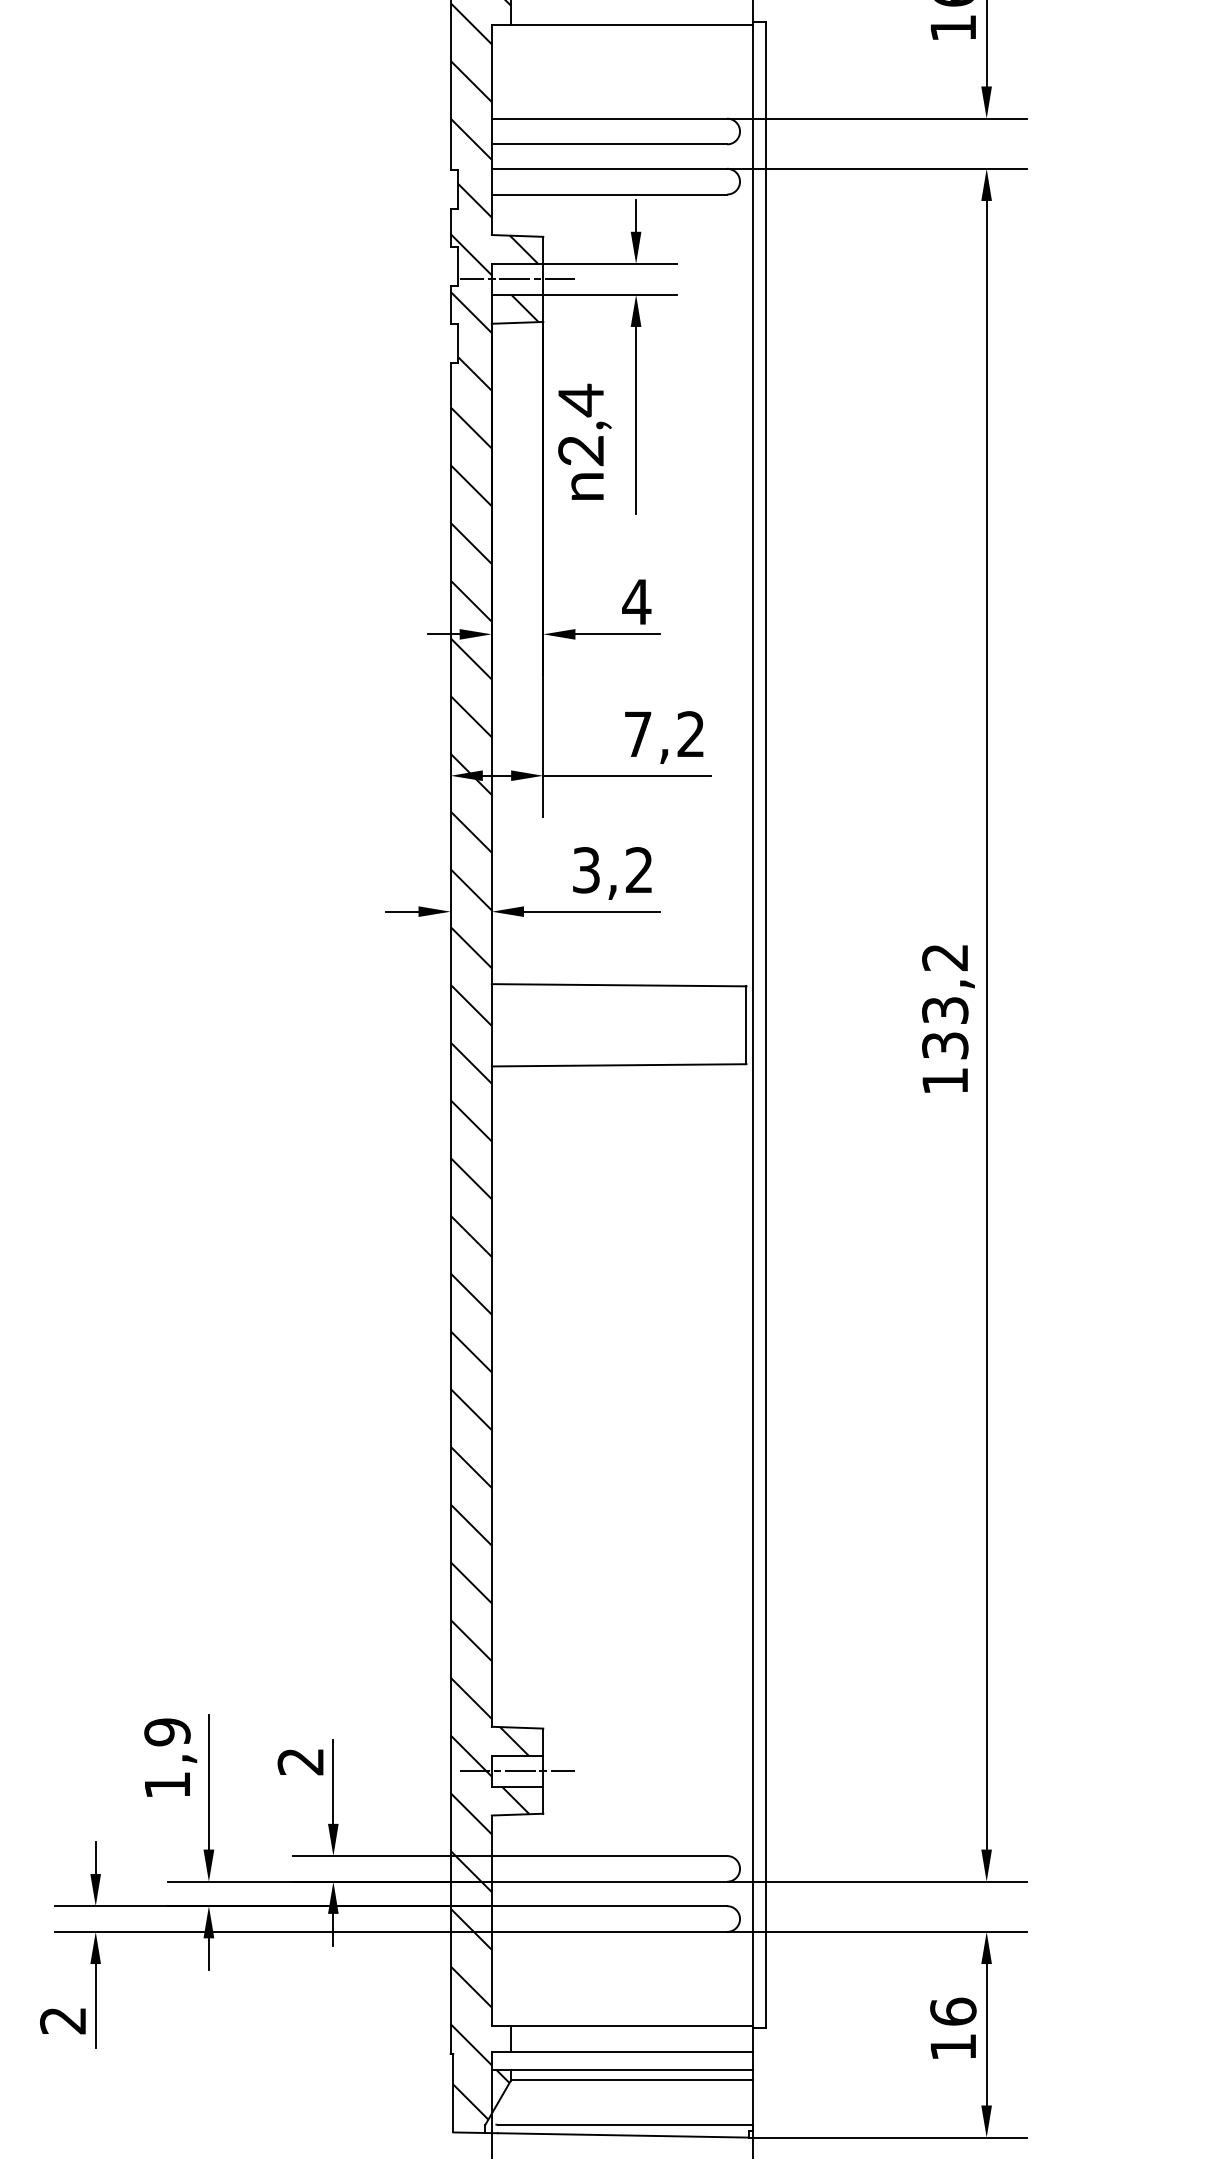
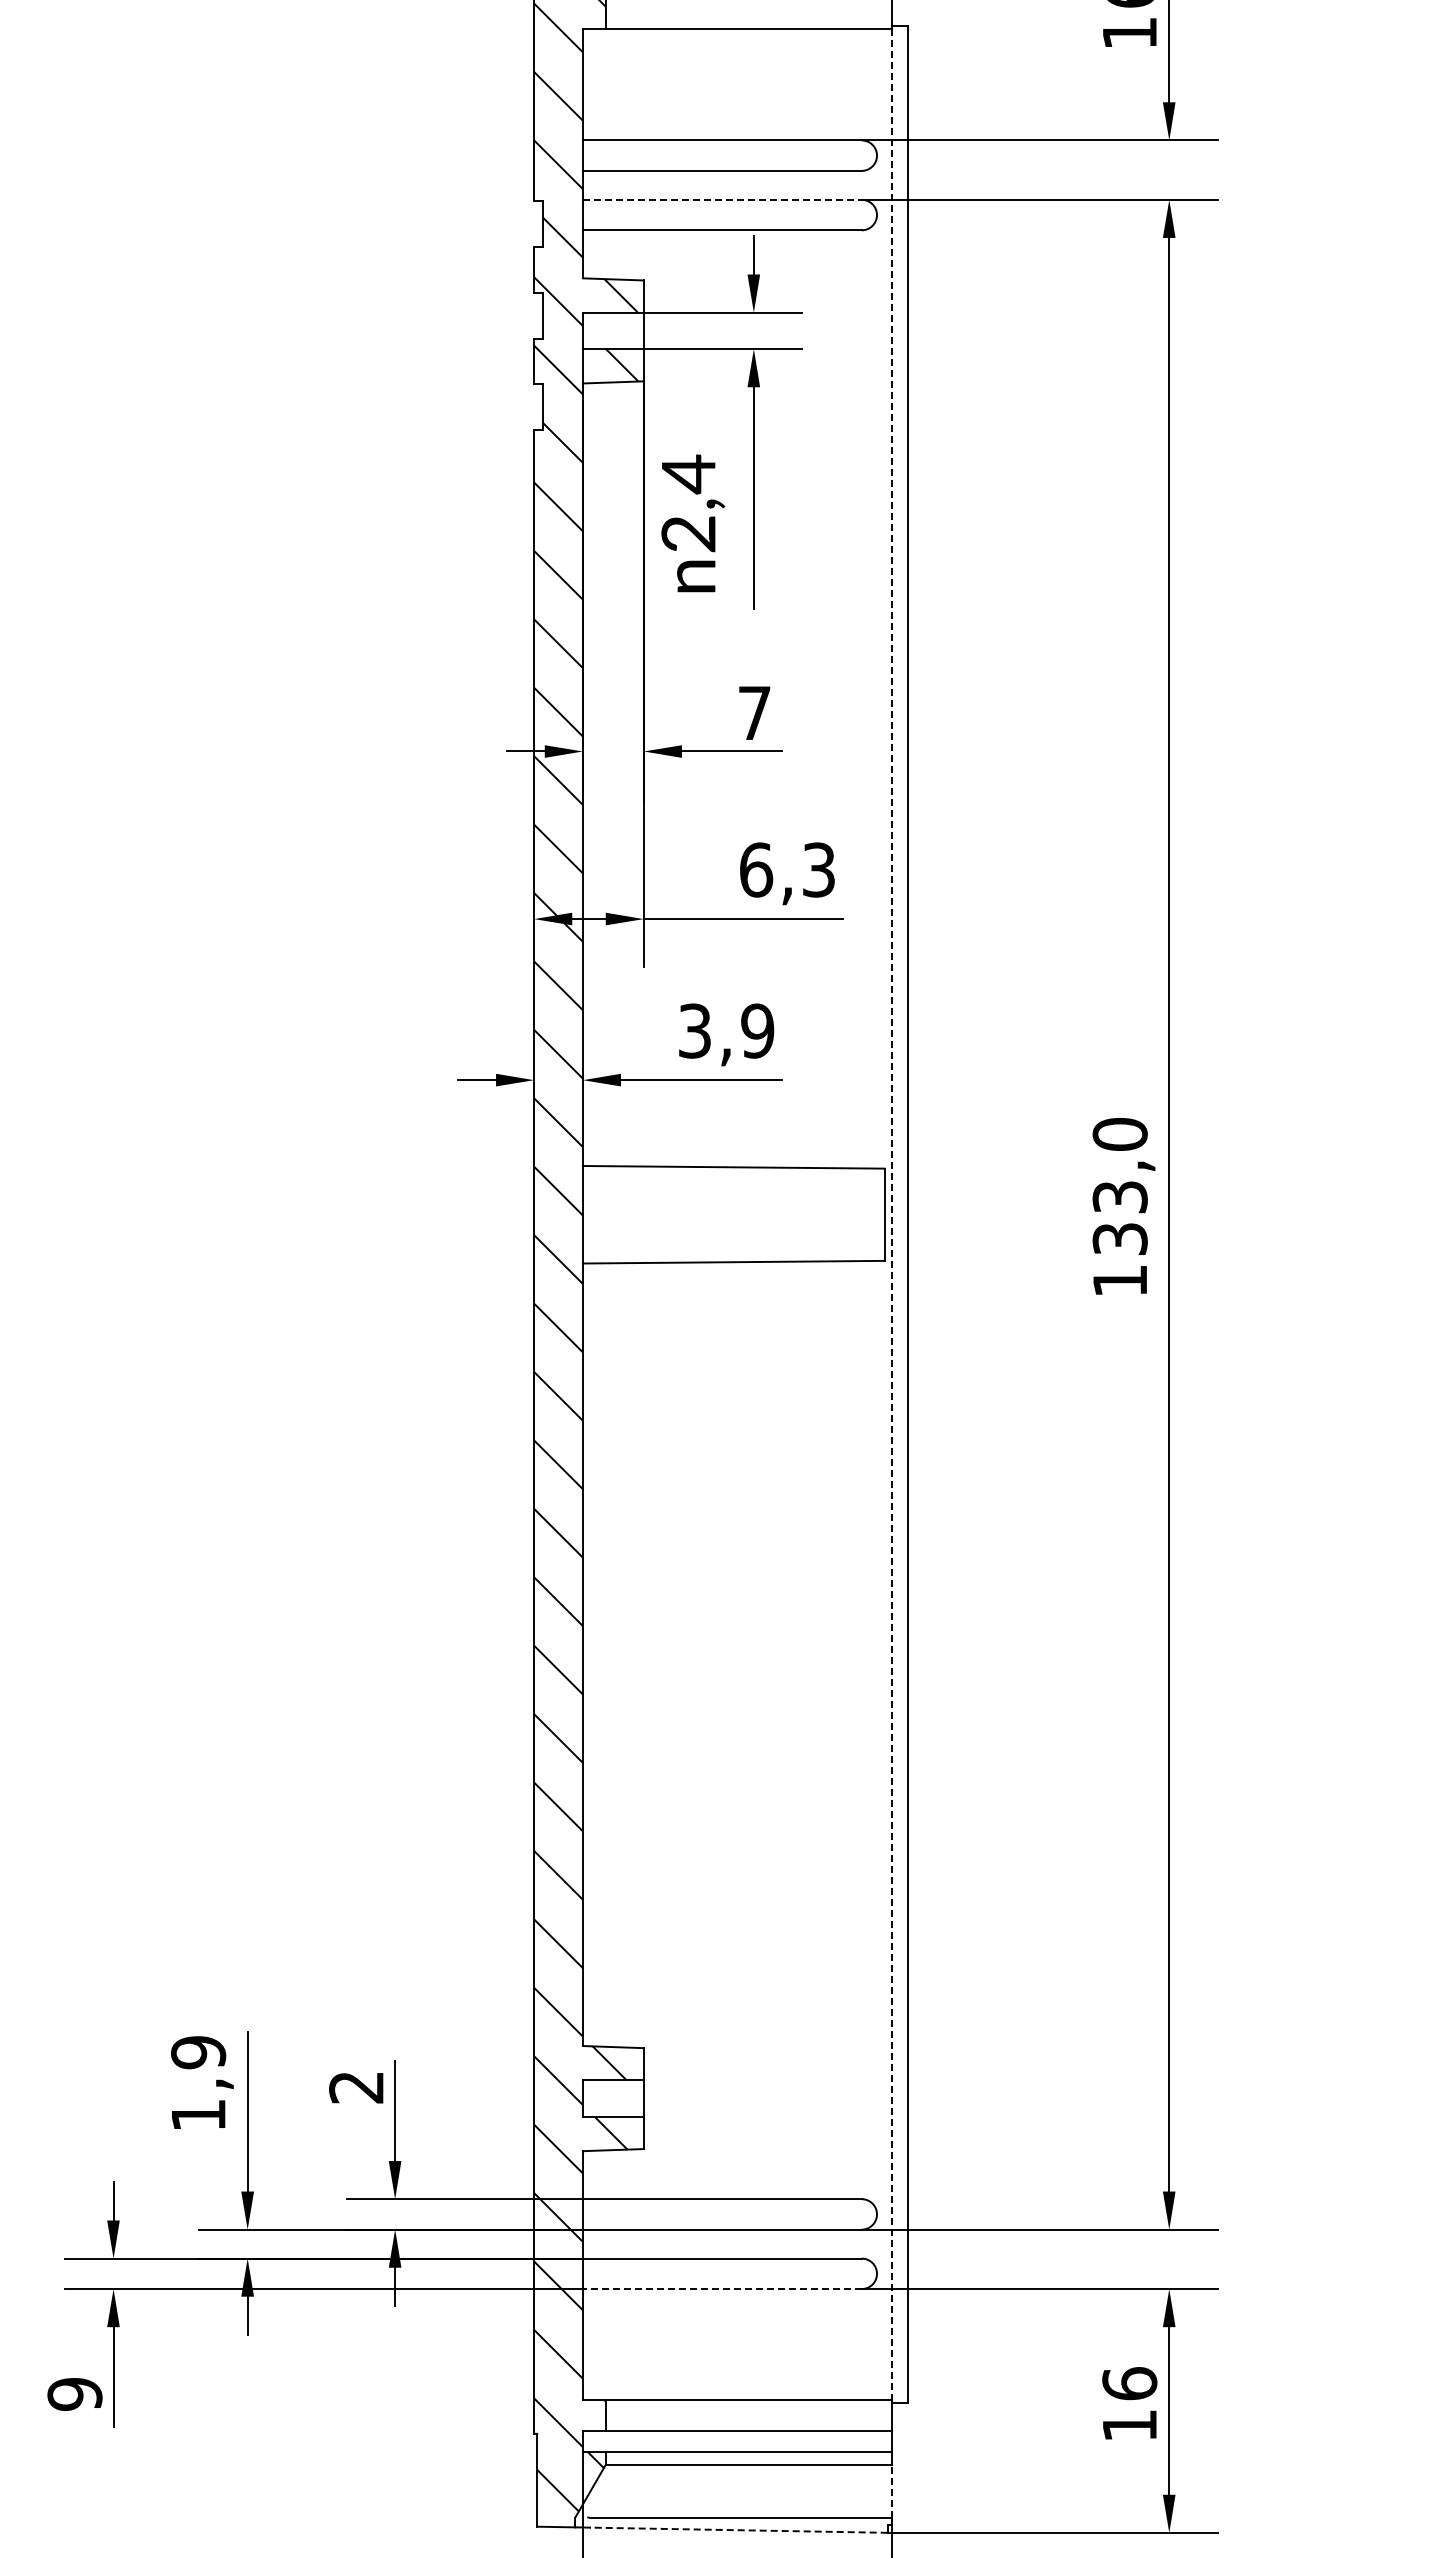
line: (609, 168) -> (722, 199), solid -> dashed
line: (516, 279) -> (612, 330), removed
text: (636, 601) -> (754, 712), 4 -> 7
text: (664, 733) -> (787, 869), 7,2 -> 6,3
text: (639, 869) -> (757, 1030), 3,2 -> 3,9
text: (944, 957) -> (1119, 1134), 133,2 -> 133,0
line: (753, 1025) -> (892, 1214), solid -> dashed
line: (516, 1771) -> (612, 2098), removed
line: (608, 1932) -> (721, 2289), solid -> dashed
text: (62, 2020) -> (74, 2394), 2 -> 9
line: (753, 2101) -> (892, 2490), solid -> dashed
line: (623, 2135) -> (738, 2530), solid -> dashed

